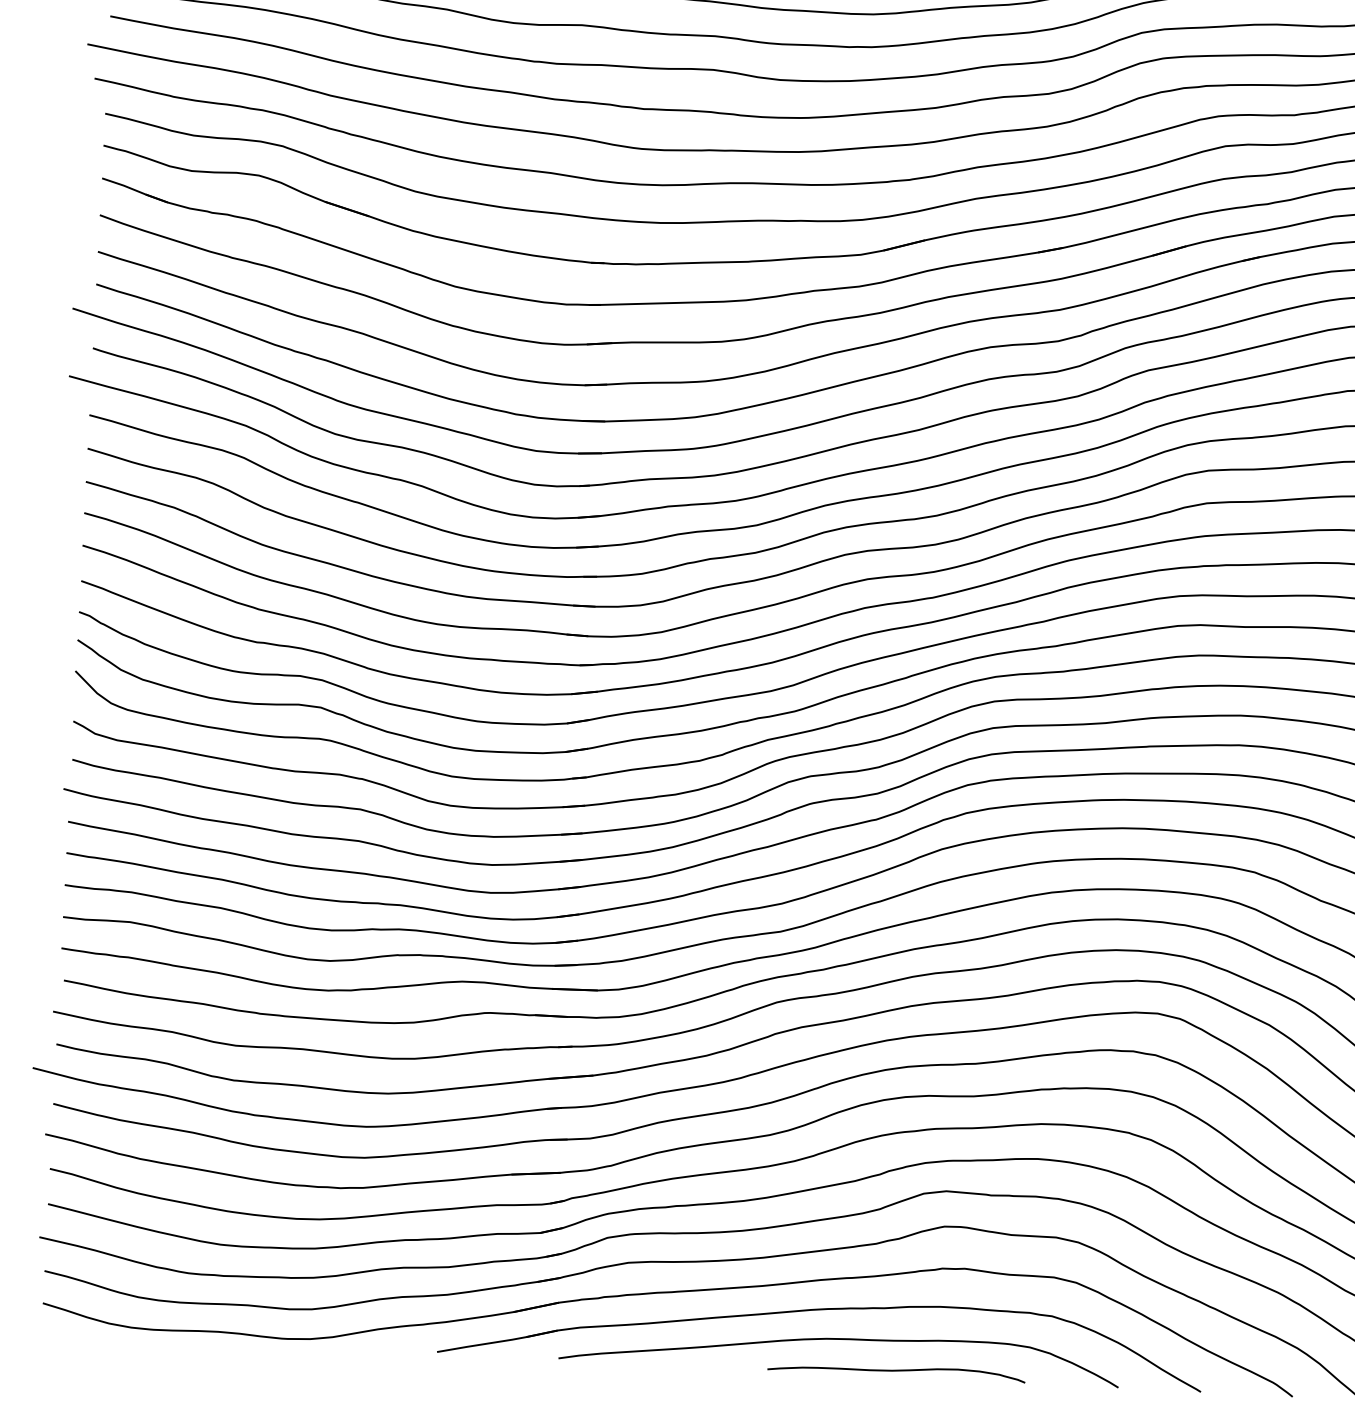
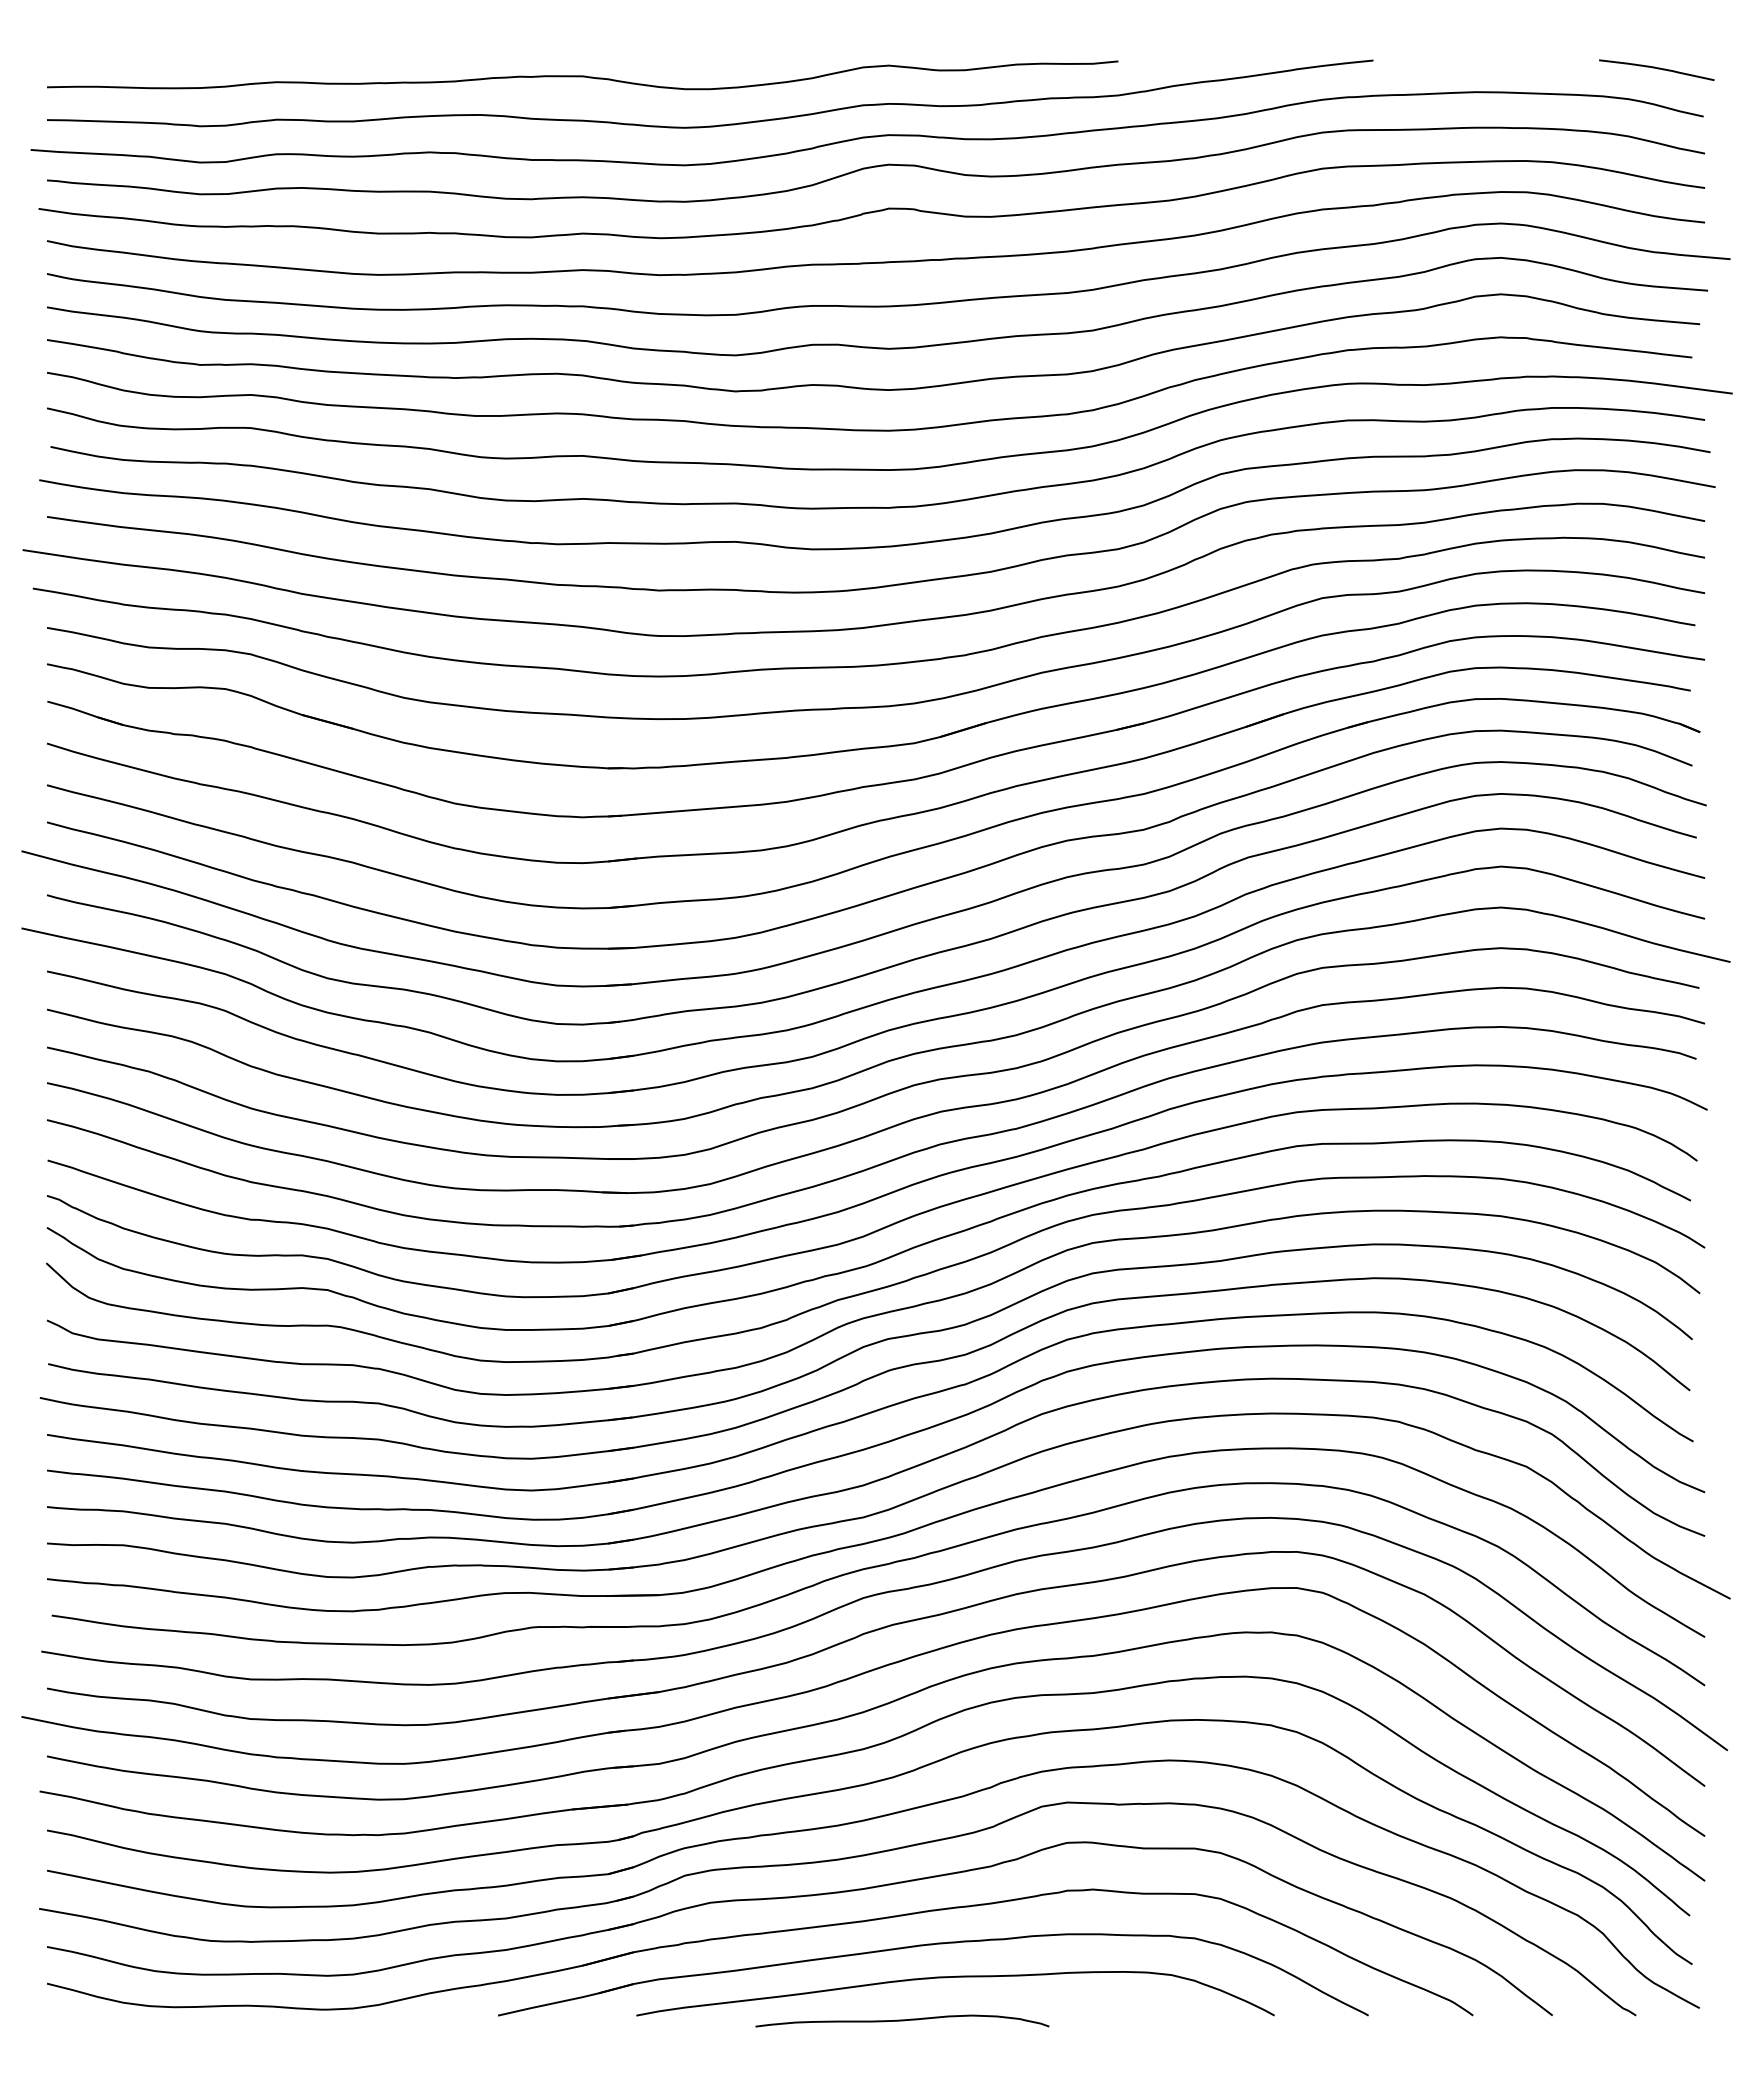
curve: (896, 1370) -> (902, 2020), moved

